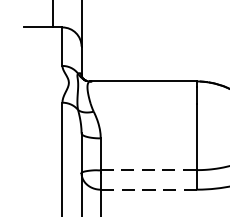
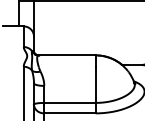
line: (147, 169) -> (69, 102), dashed -> solid
line: (147, 189) -> (69, 113), dashed -> solid

